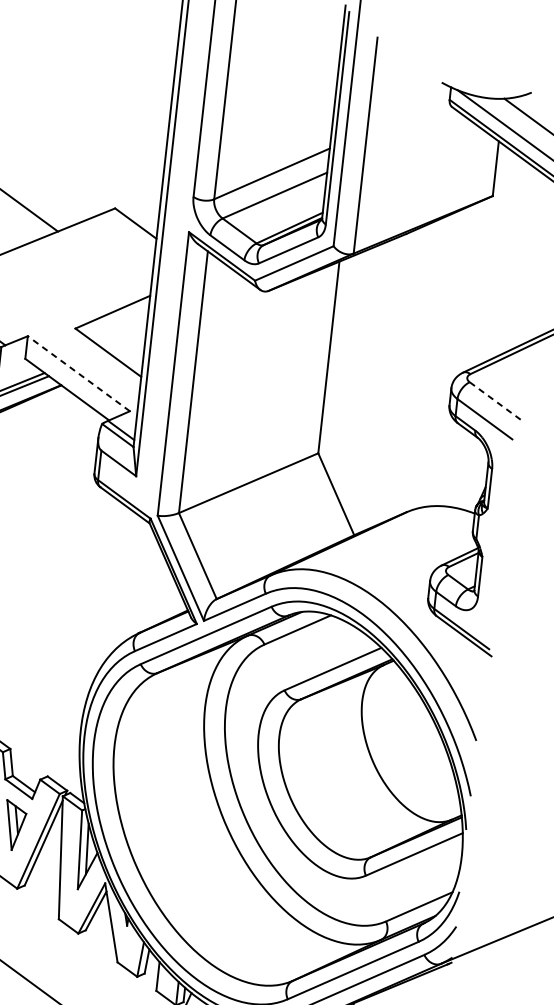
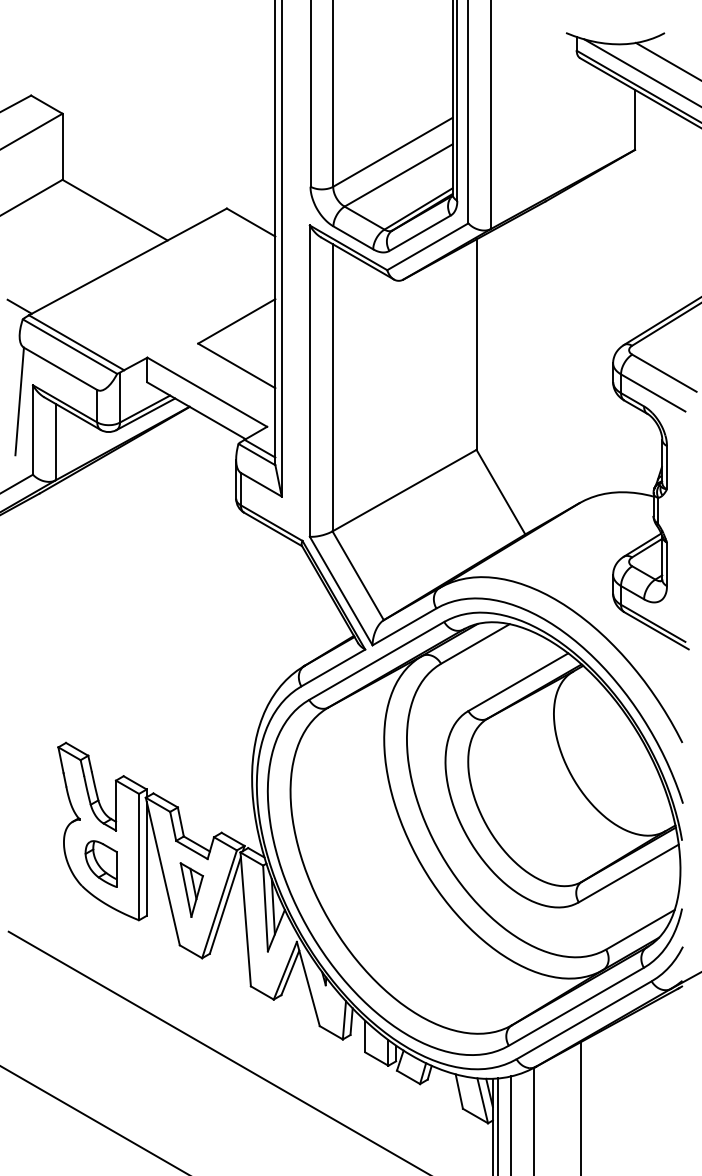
line: (78, 373) -> (206, 392), dashed -> solid
line: (497, 402) -> (664, 373), dashed -> solid

